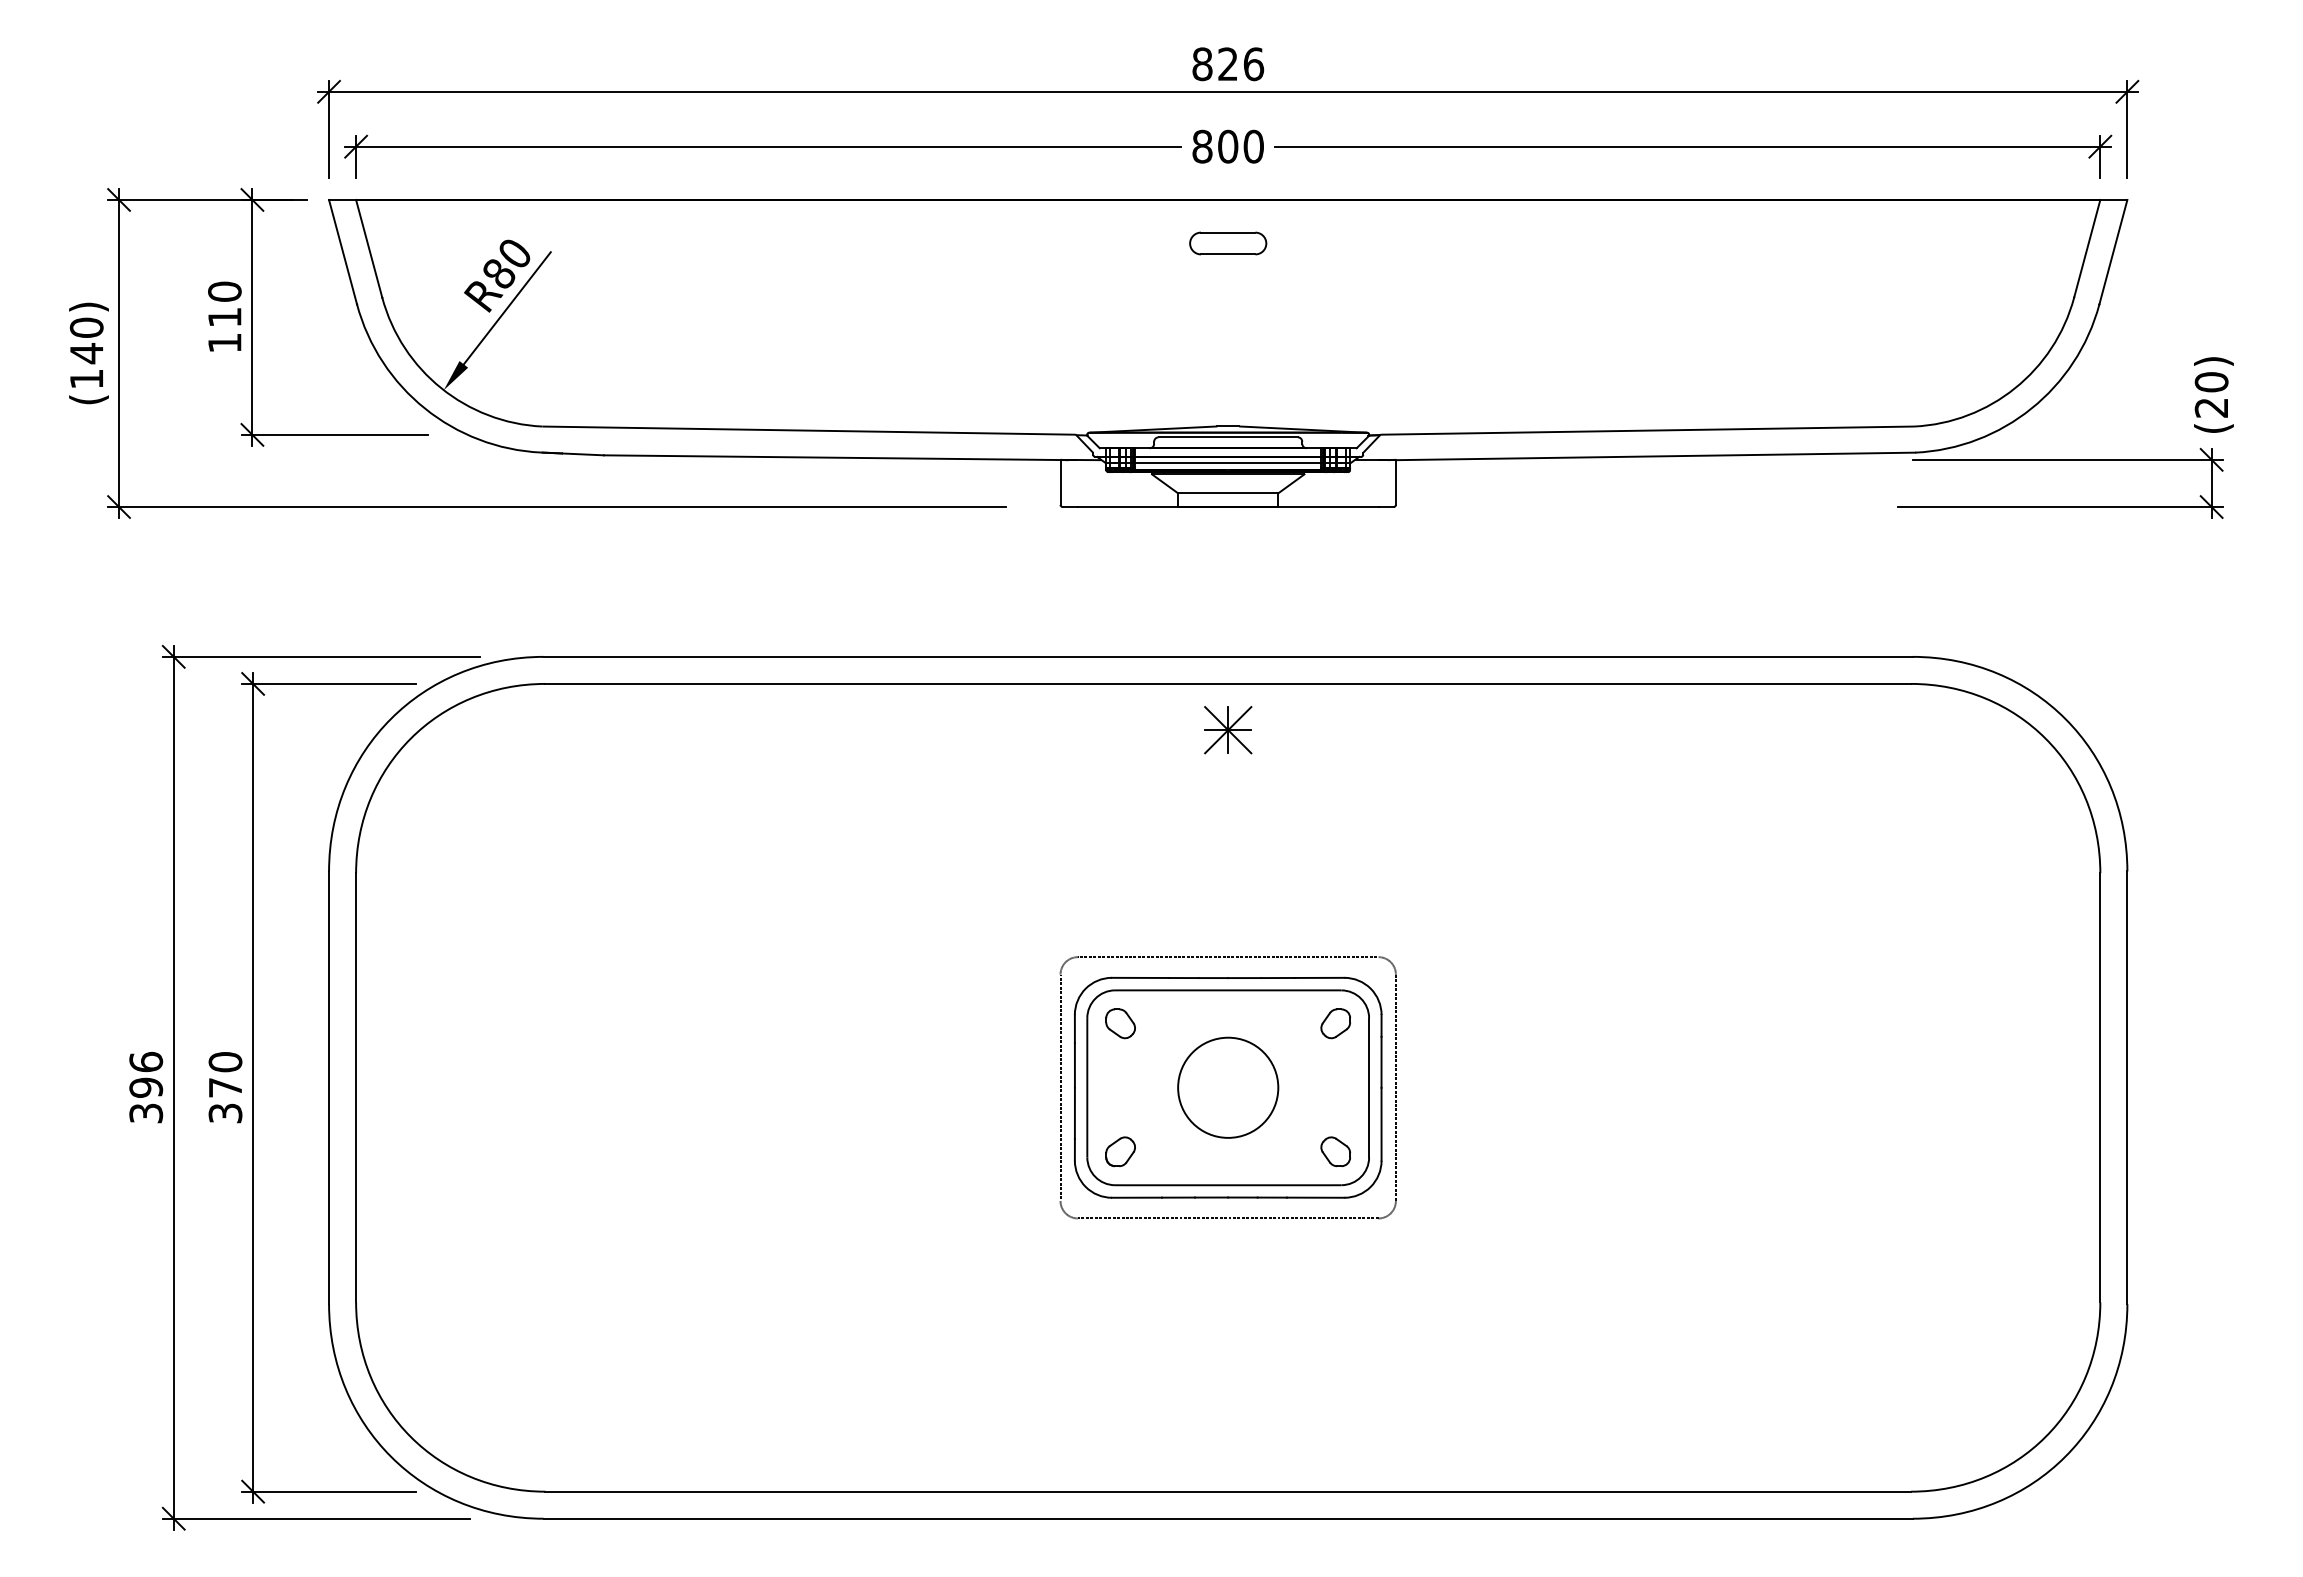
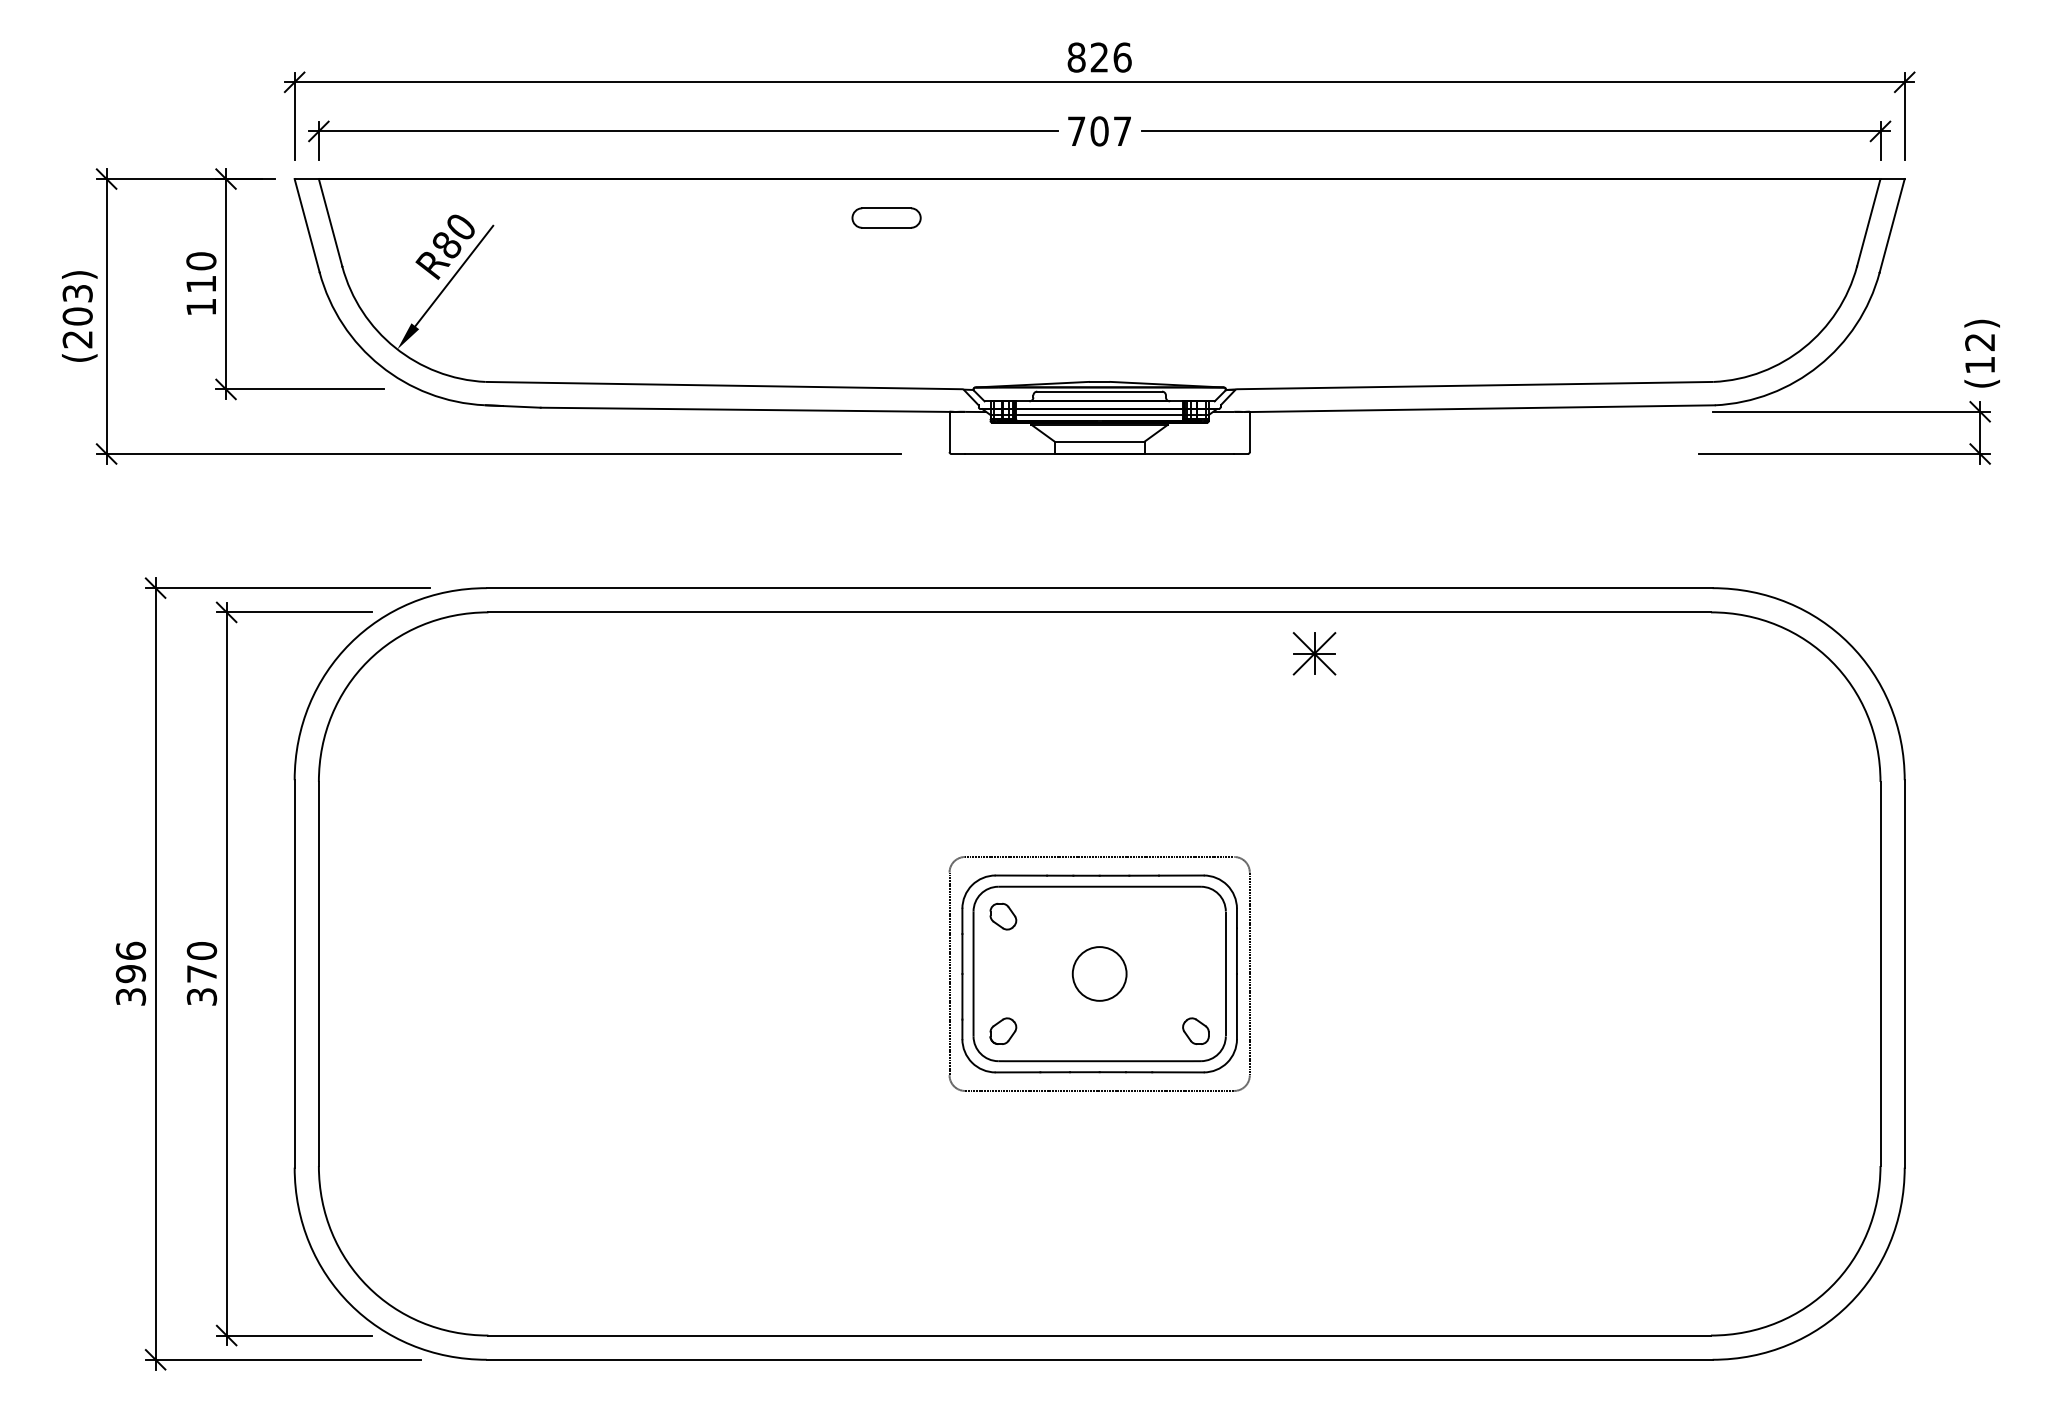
text: (1227, 146) -> (1099, 131), 800 -> 707
part: (1228, 243) -> (886, 218), moved
text: (86, 352) -> (77, 315), (140) -> (203)
text: (2211, 394) -> (1980, 353), (20) -> (12)
part: (1228, 730) -> (1314, 654), moved
part: (1335, 1023) -> (1195, 916), removed
circle: (1228, 1087) -> (1099, 973), size x0.6

